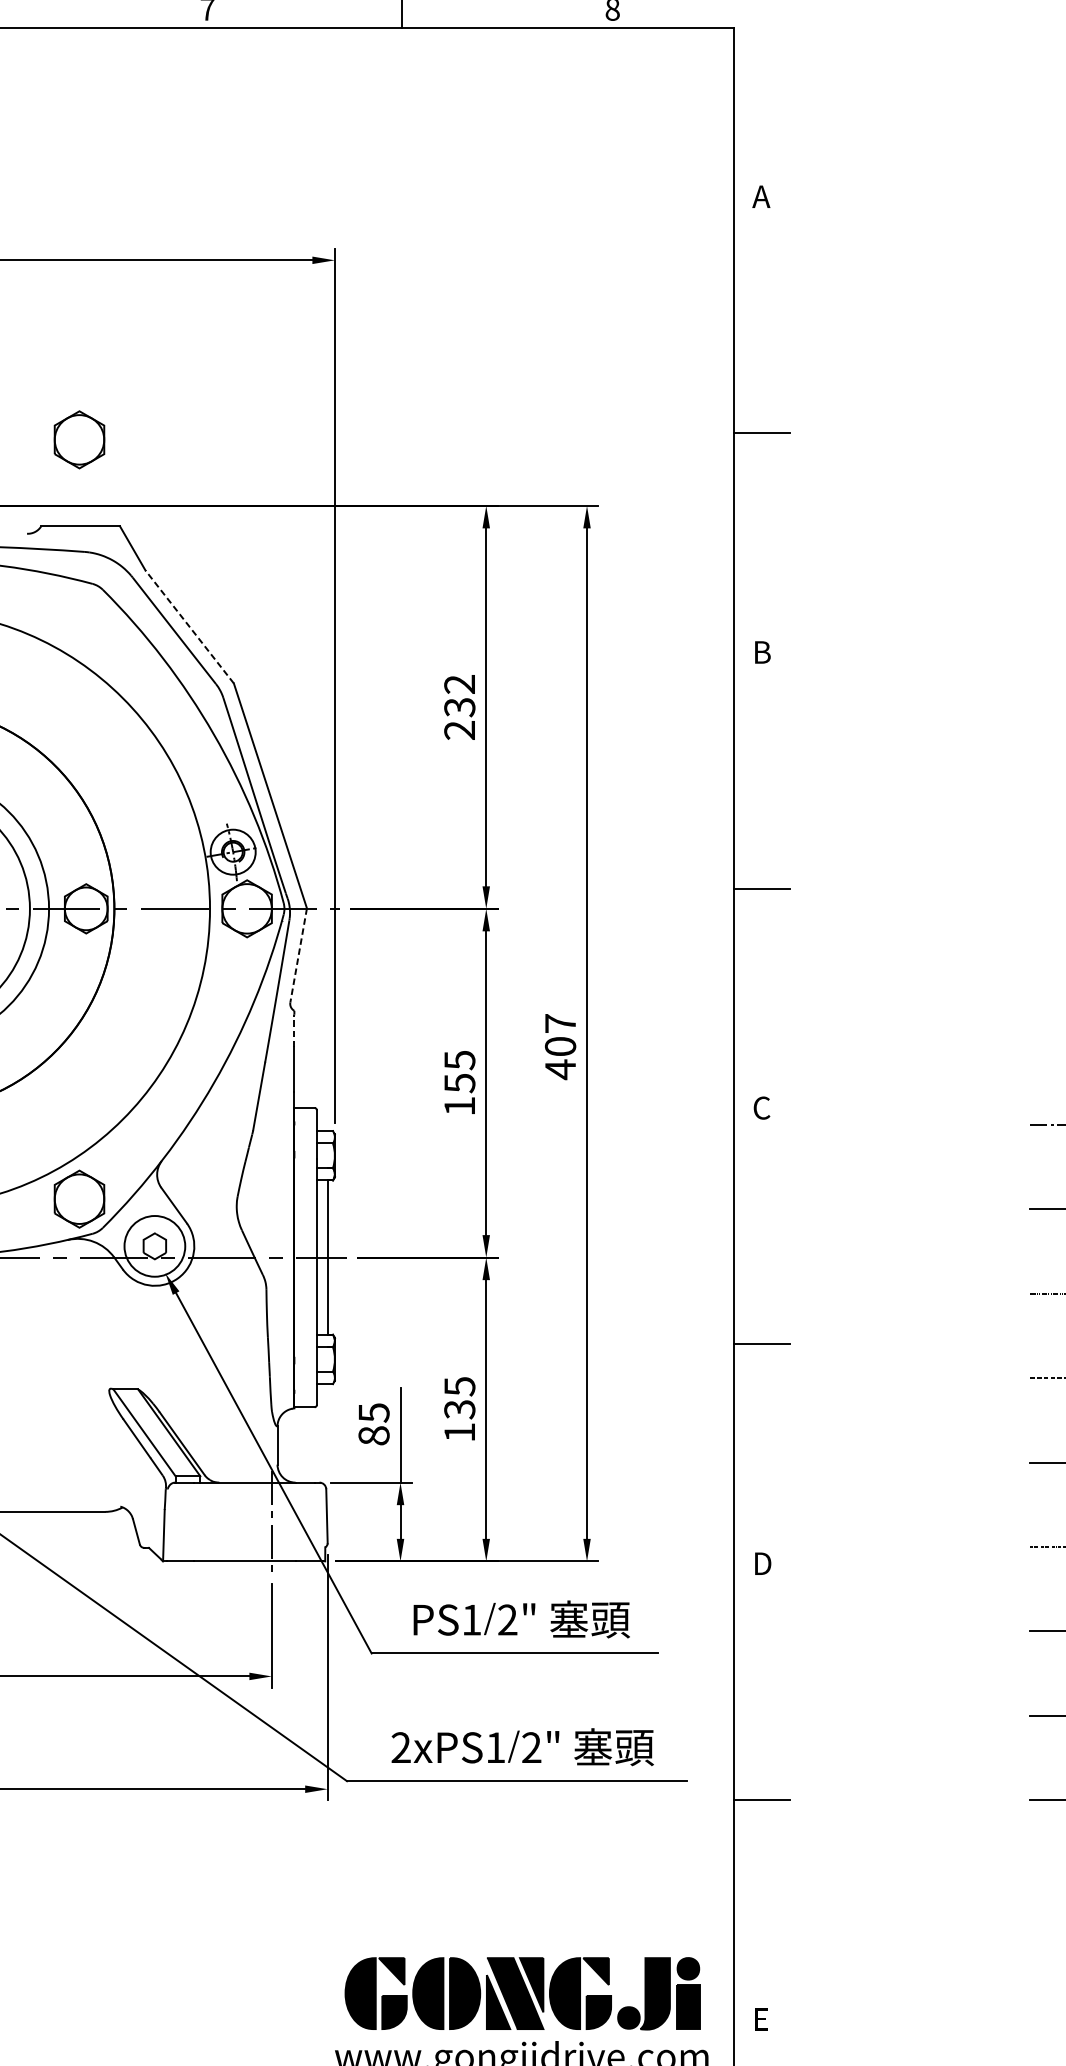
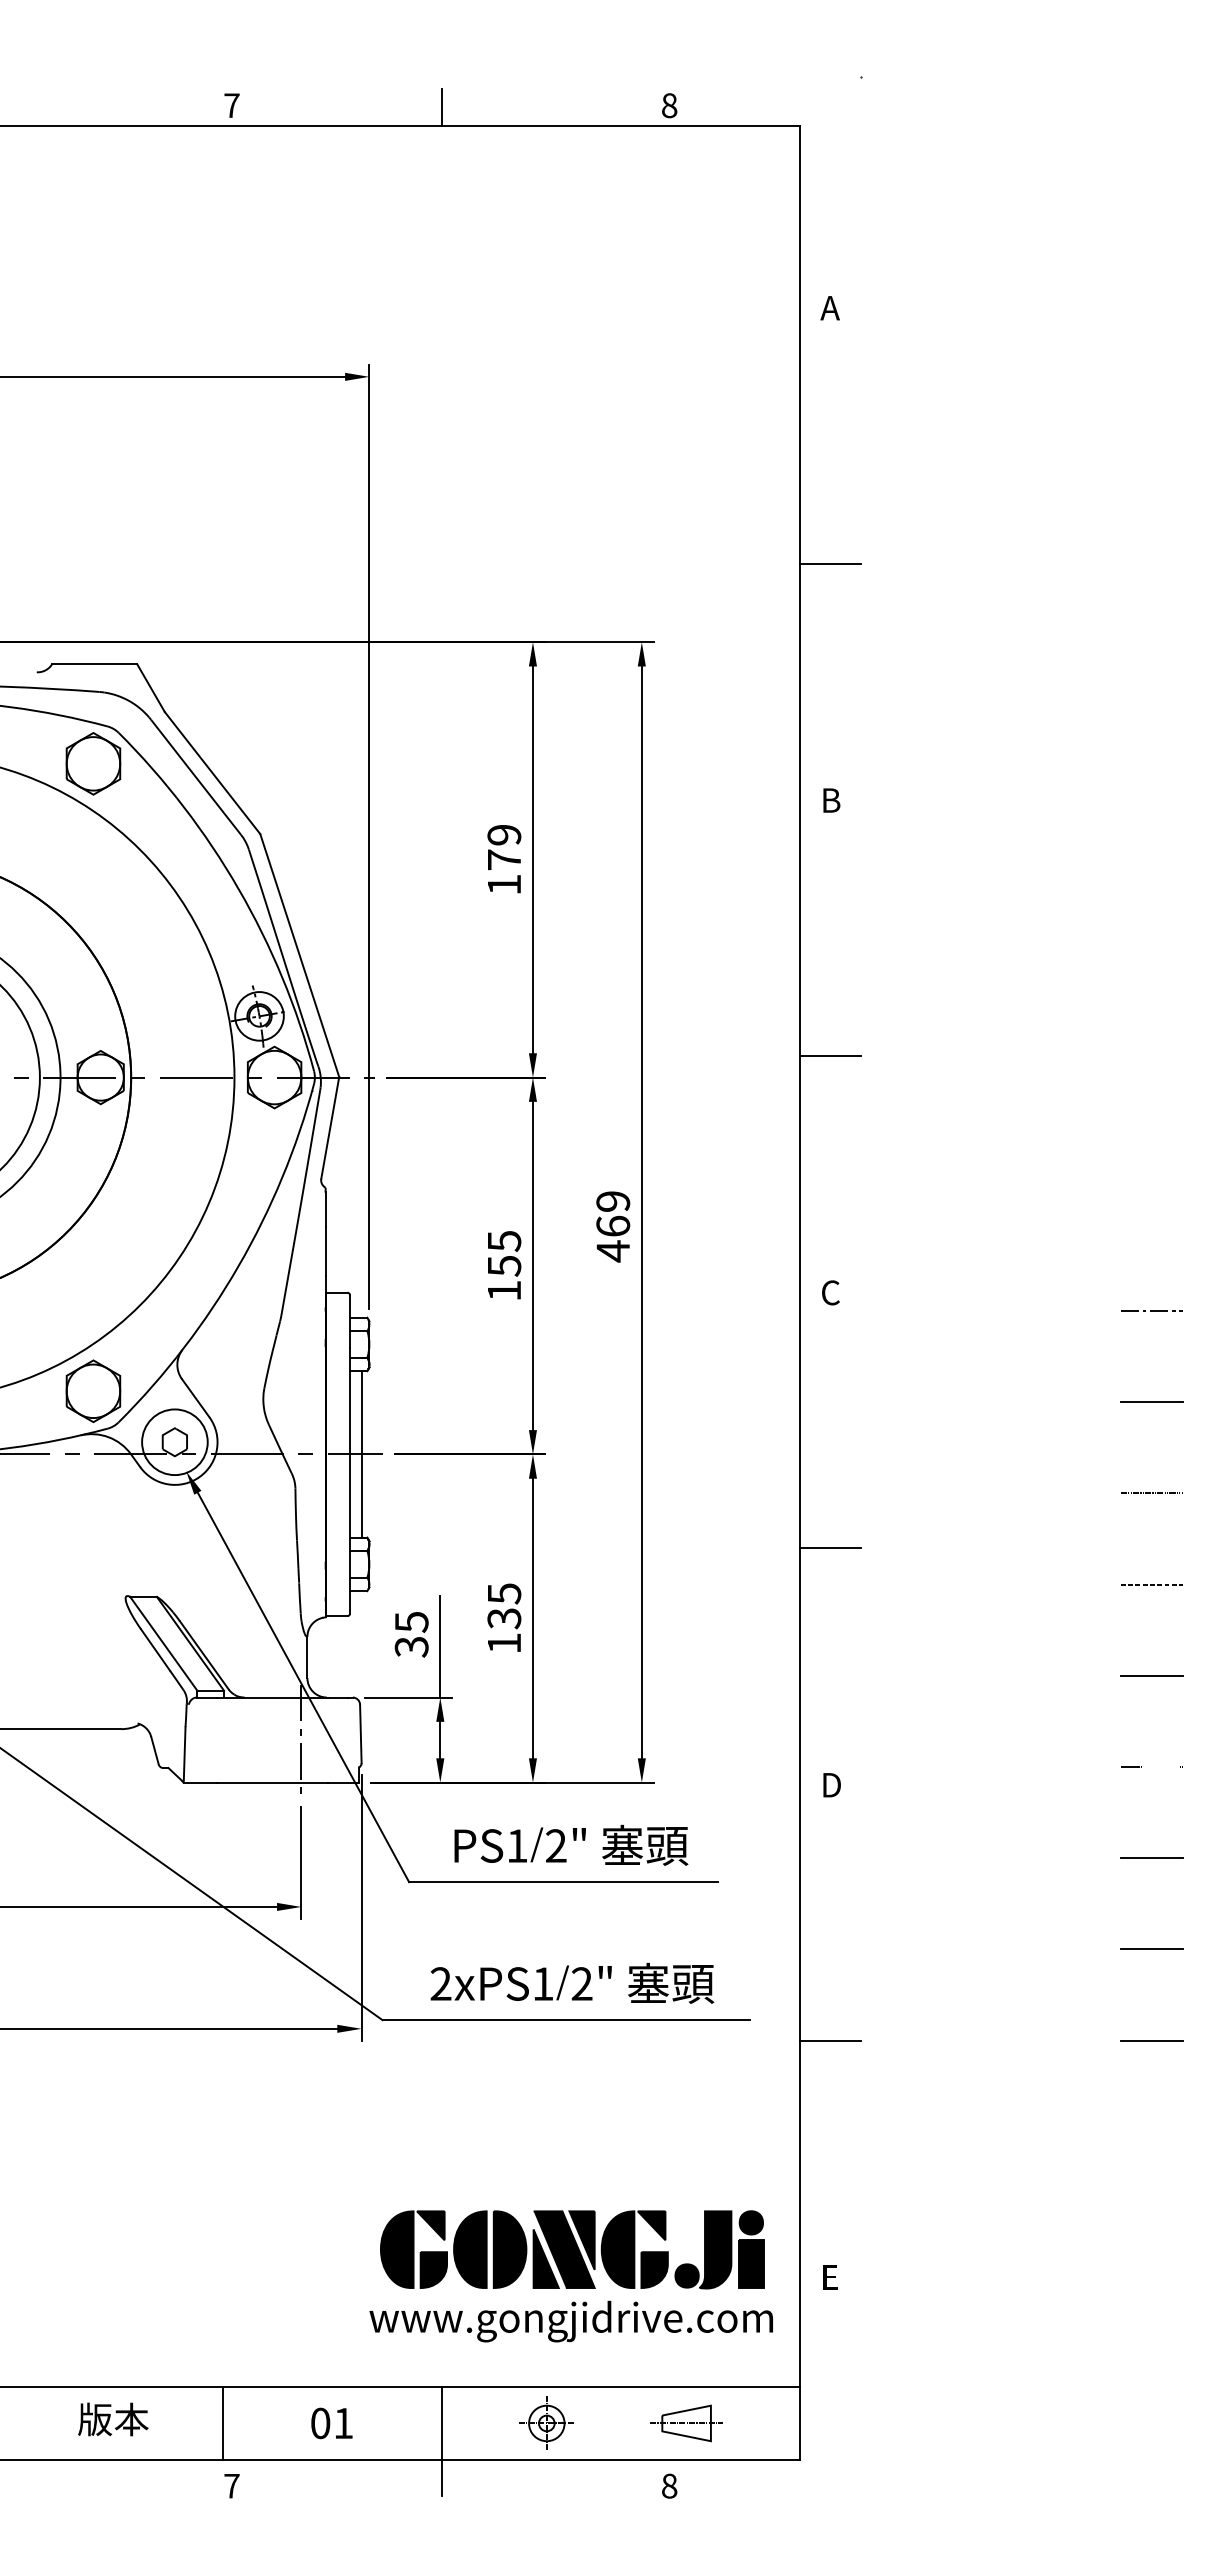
part: (79, 439) -> (93, 763), moved
line: (189, 626) -> (212, 772), dashed -> solid
text: (459, 707) -> (504, 859), 232 -> 179
line: (298, 955) -> (330, 1127), dashed -> solid
line: (294, 1030) -> (325, 1209), dashed -> solid
text: (560, 1034) -> (613, 1213), 407 -> 469
text: (373, 1435) -> (411, 1646), 85 -> 35

